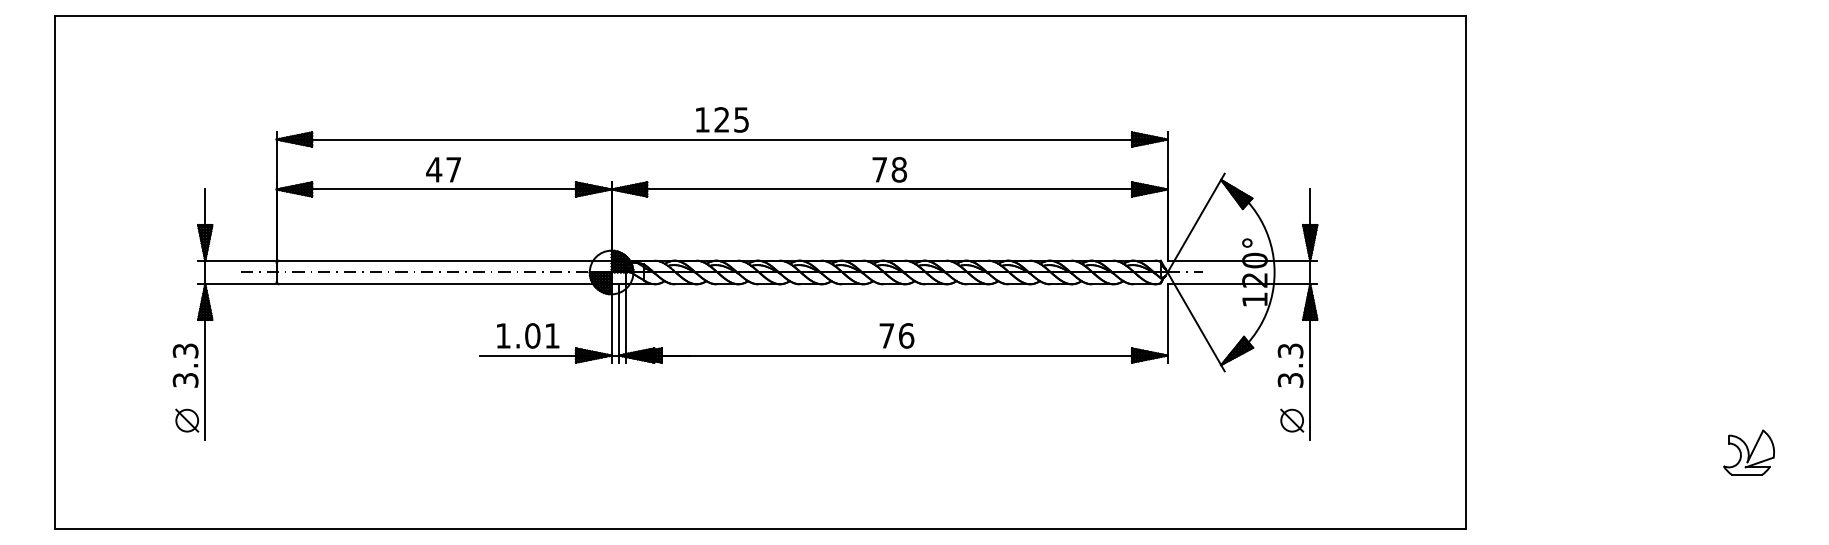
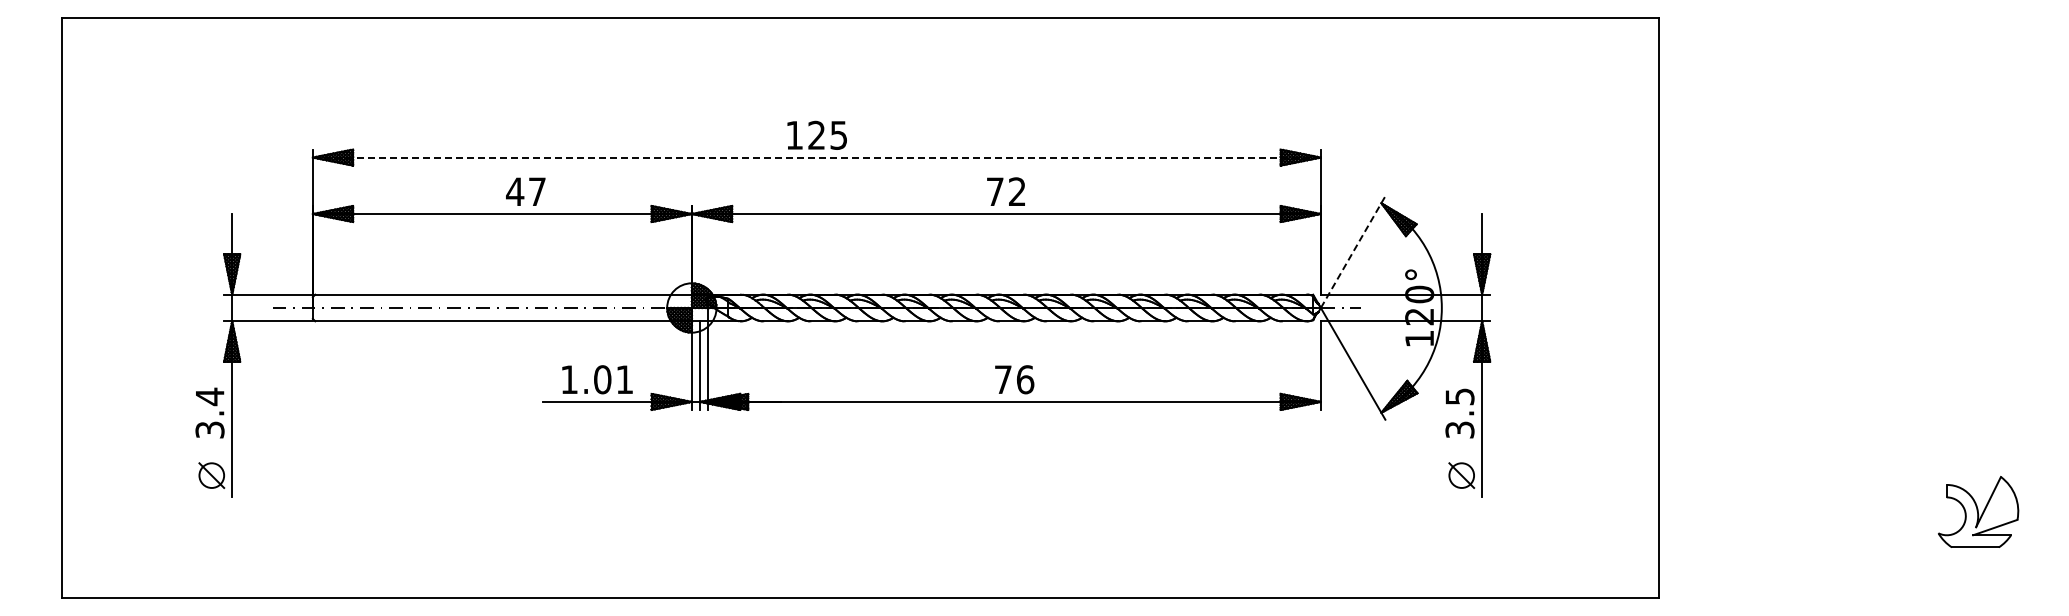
line: (722, 139) -> (817, 157), solid -> dashed
text: (443, 169) -> (525, 191), moved
text: (899, 169) -> (1017, 191), 78 -> 72
line: (1196, 223) -> (1353, 252), solid -> dashed
text: (185, 350) -> (209, 396), 3.3 -> 3.4
text: (1290, 350) -> (1459, 396), 3.3 -> 3.5
part: (1748, 452) -> (1978, 511), size x1.4

